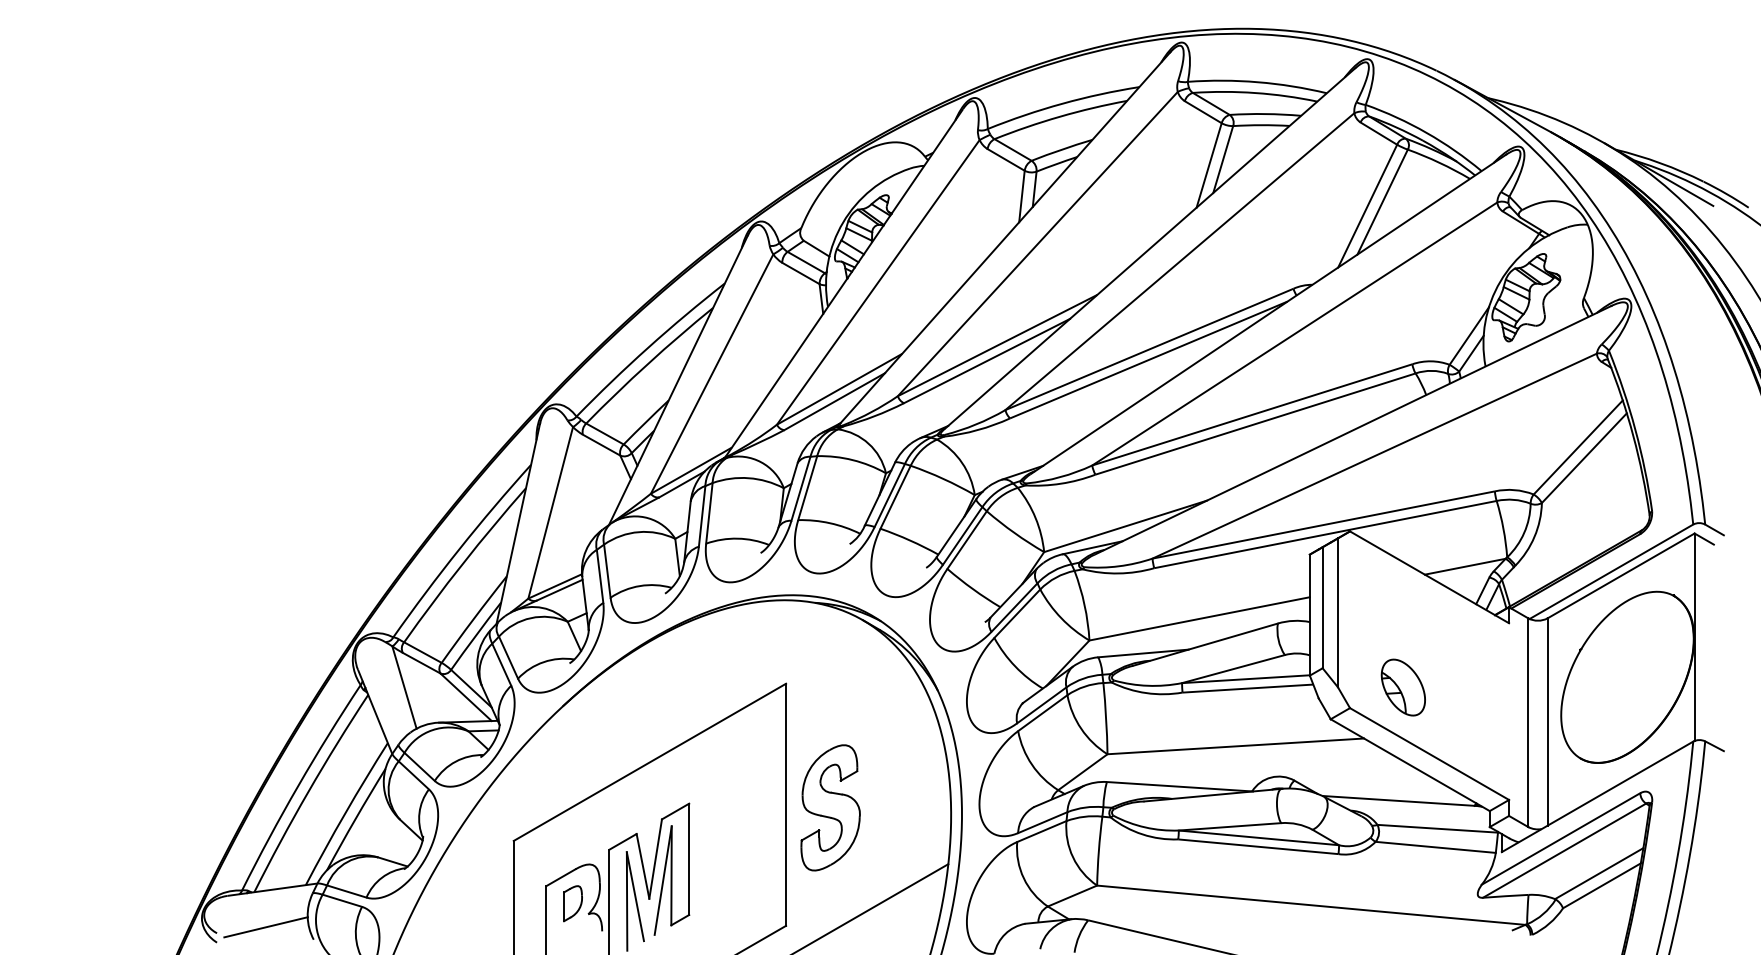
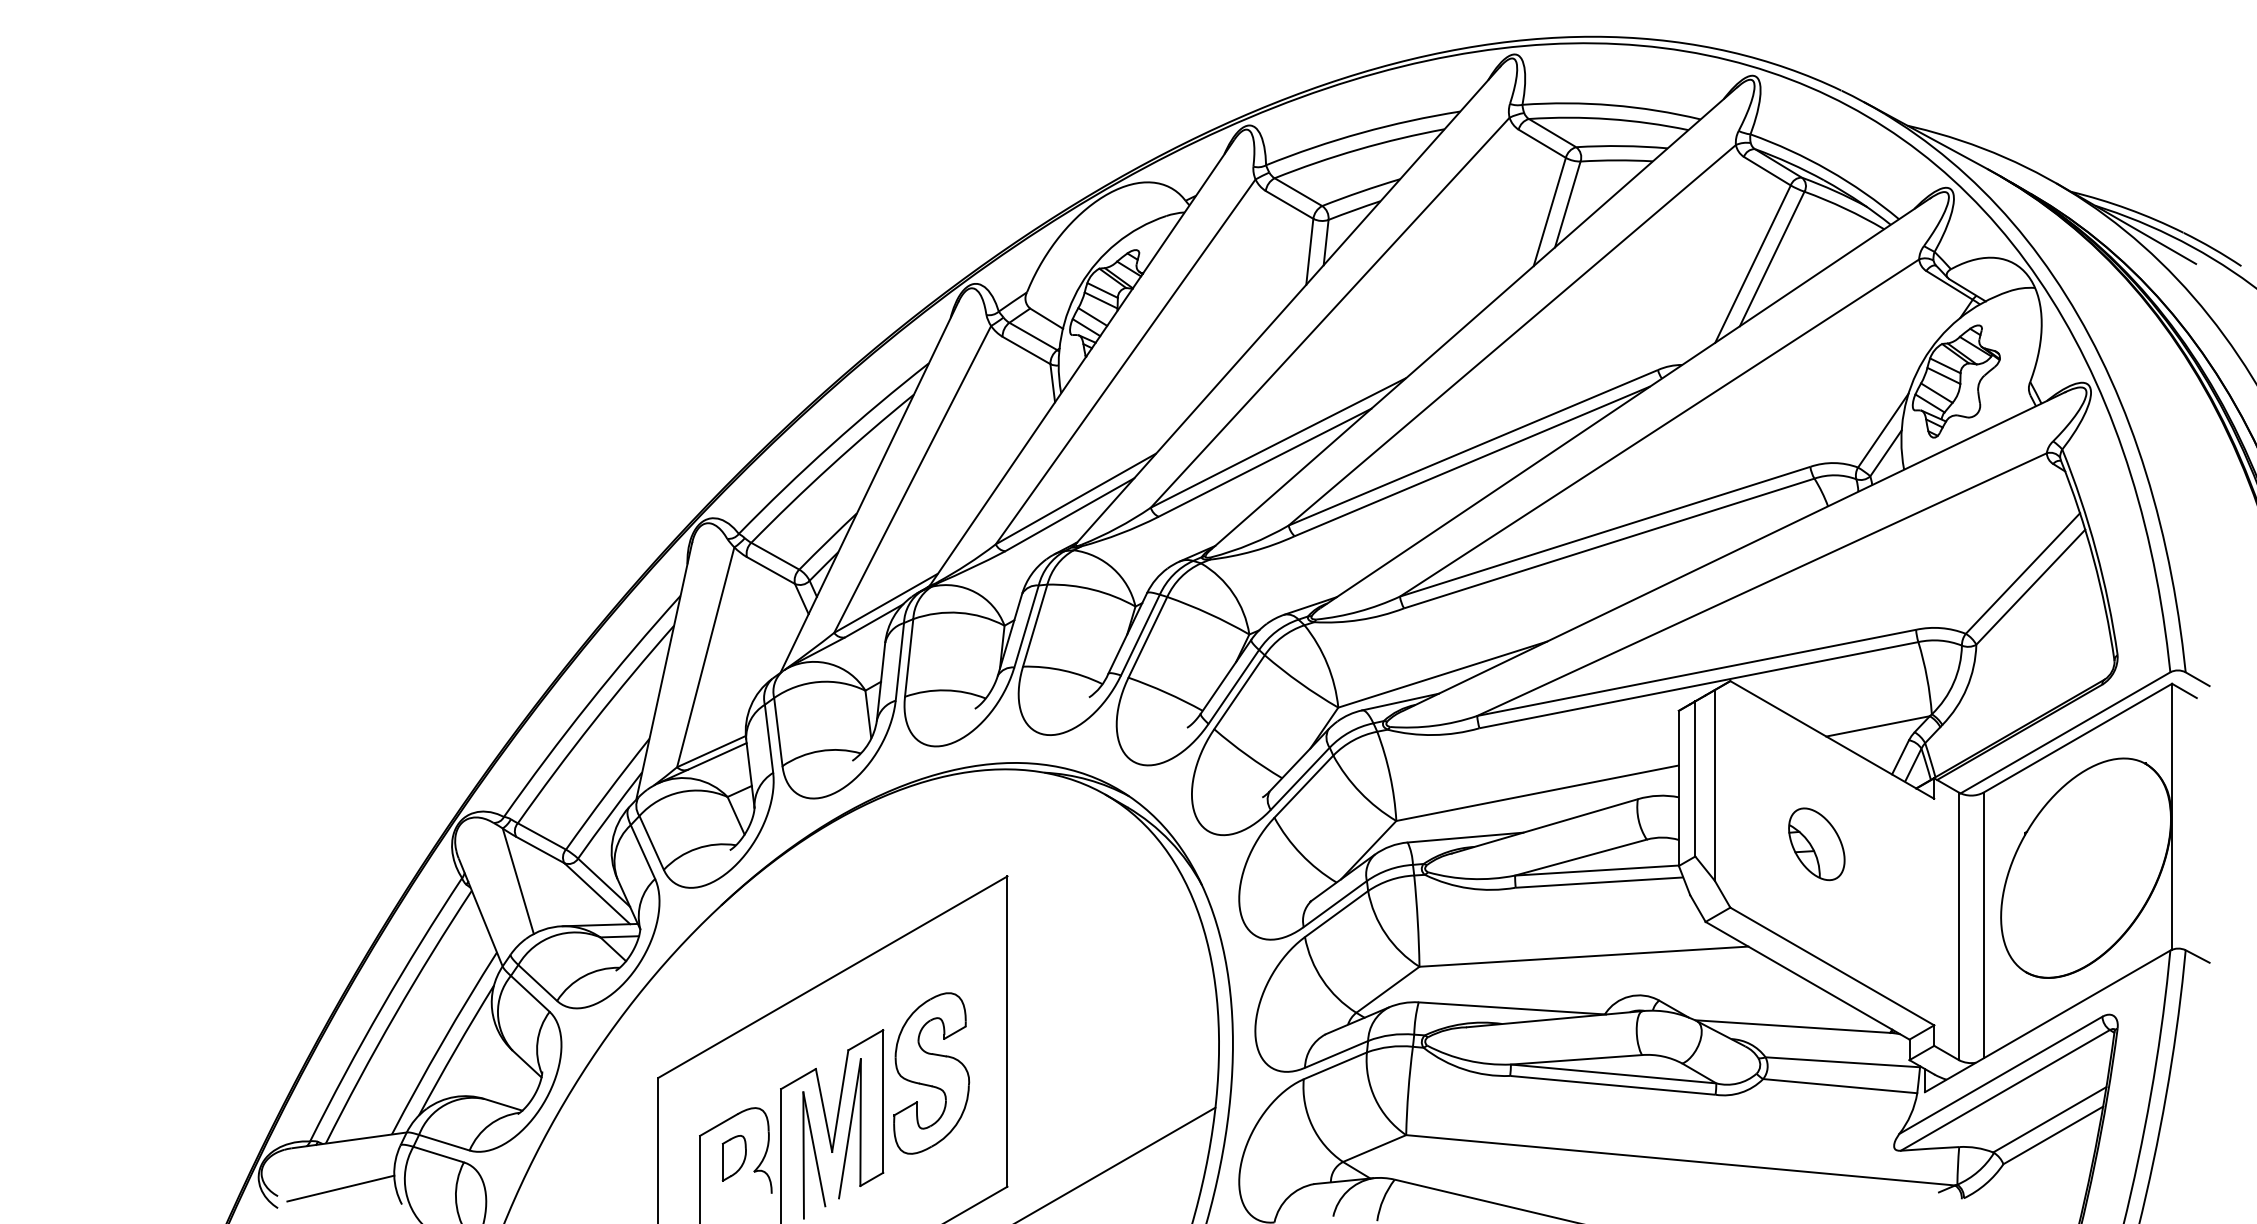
part: (1403, 687) -> (1816, 844), moved
part: (830, 807) -> (931, 1073), moved

